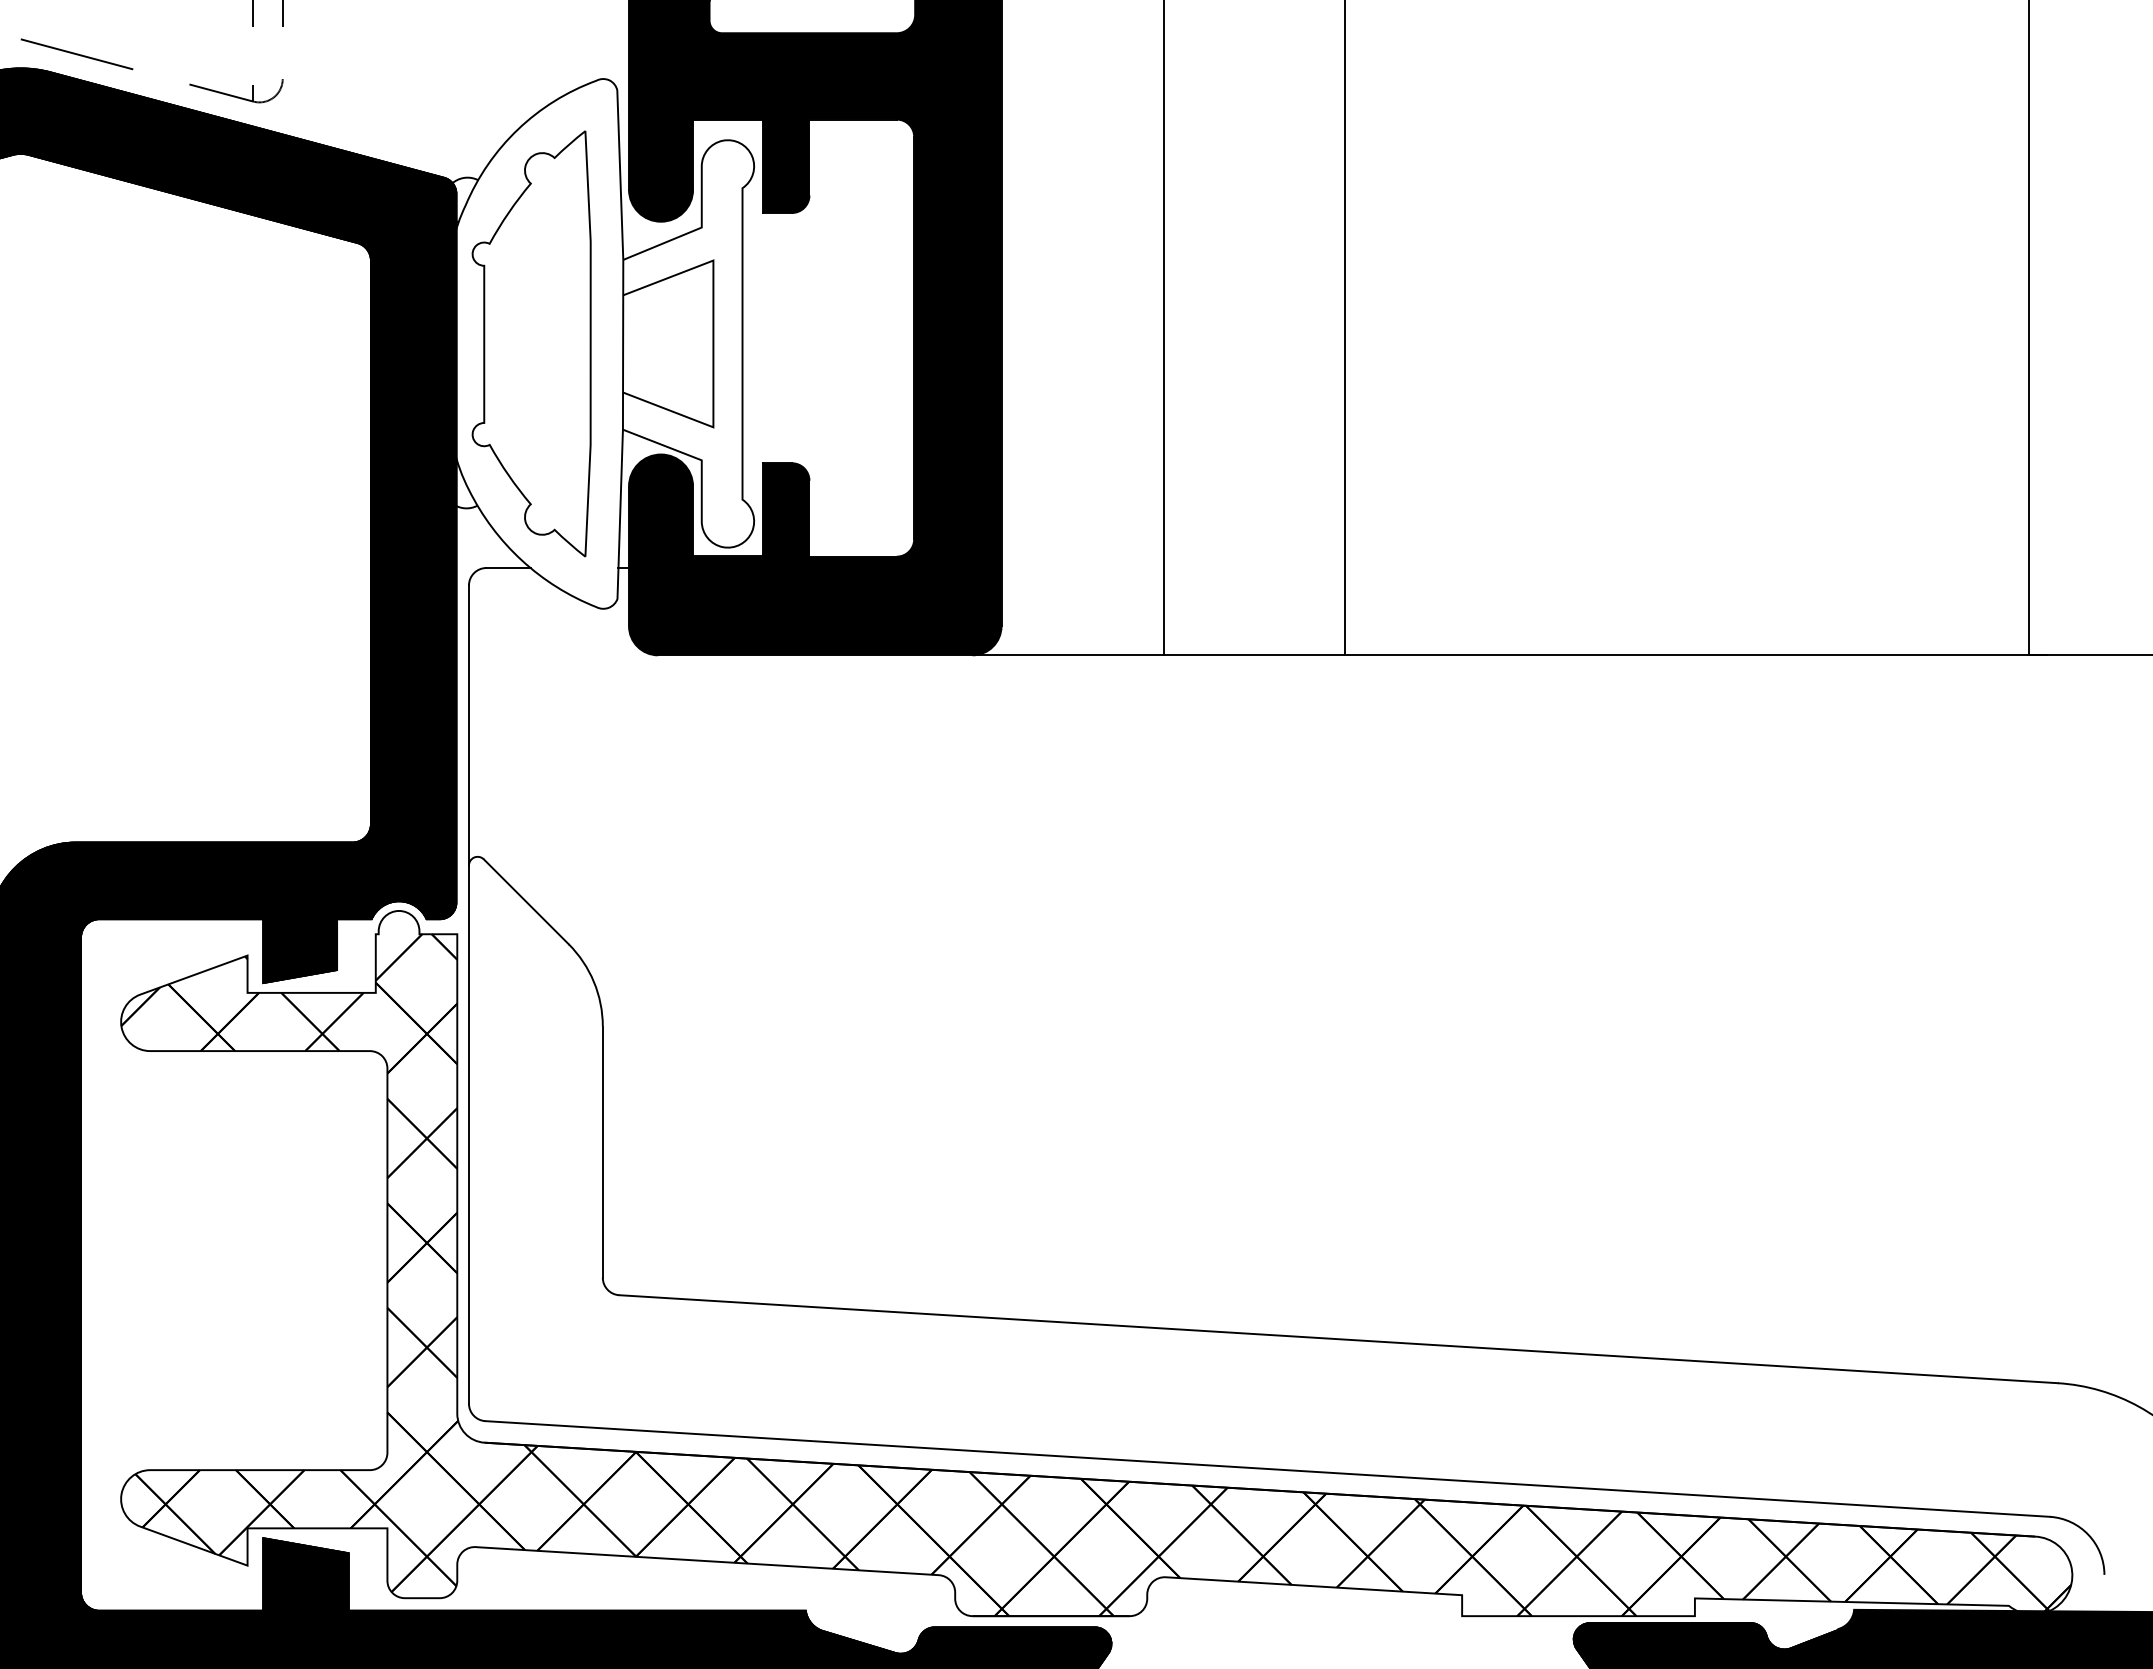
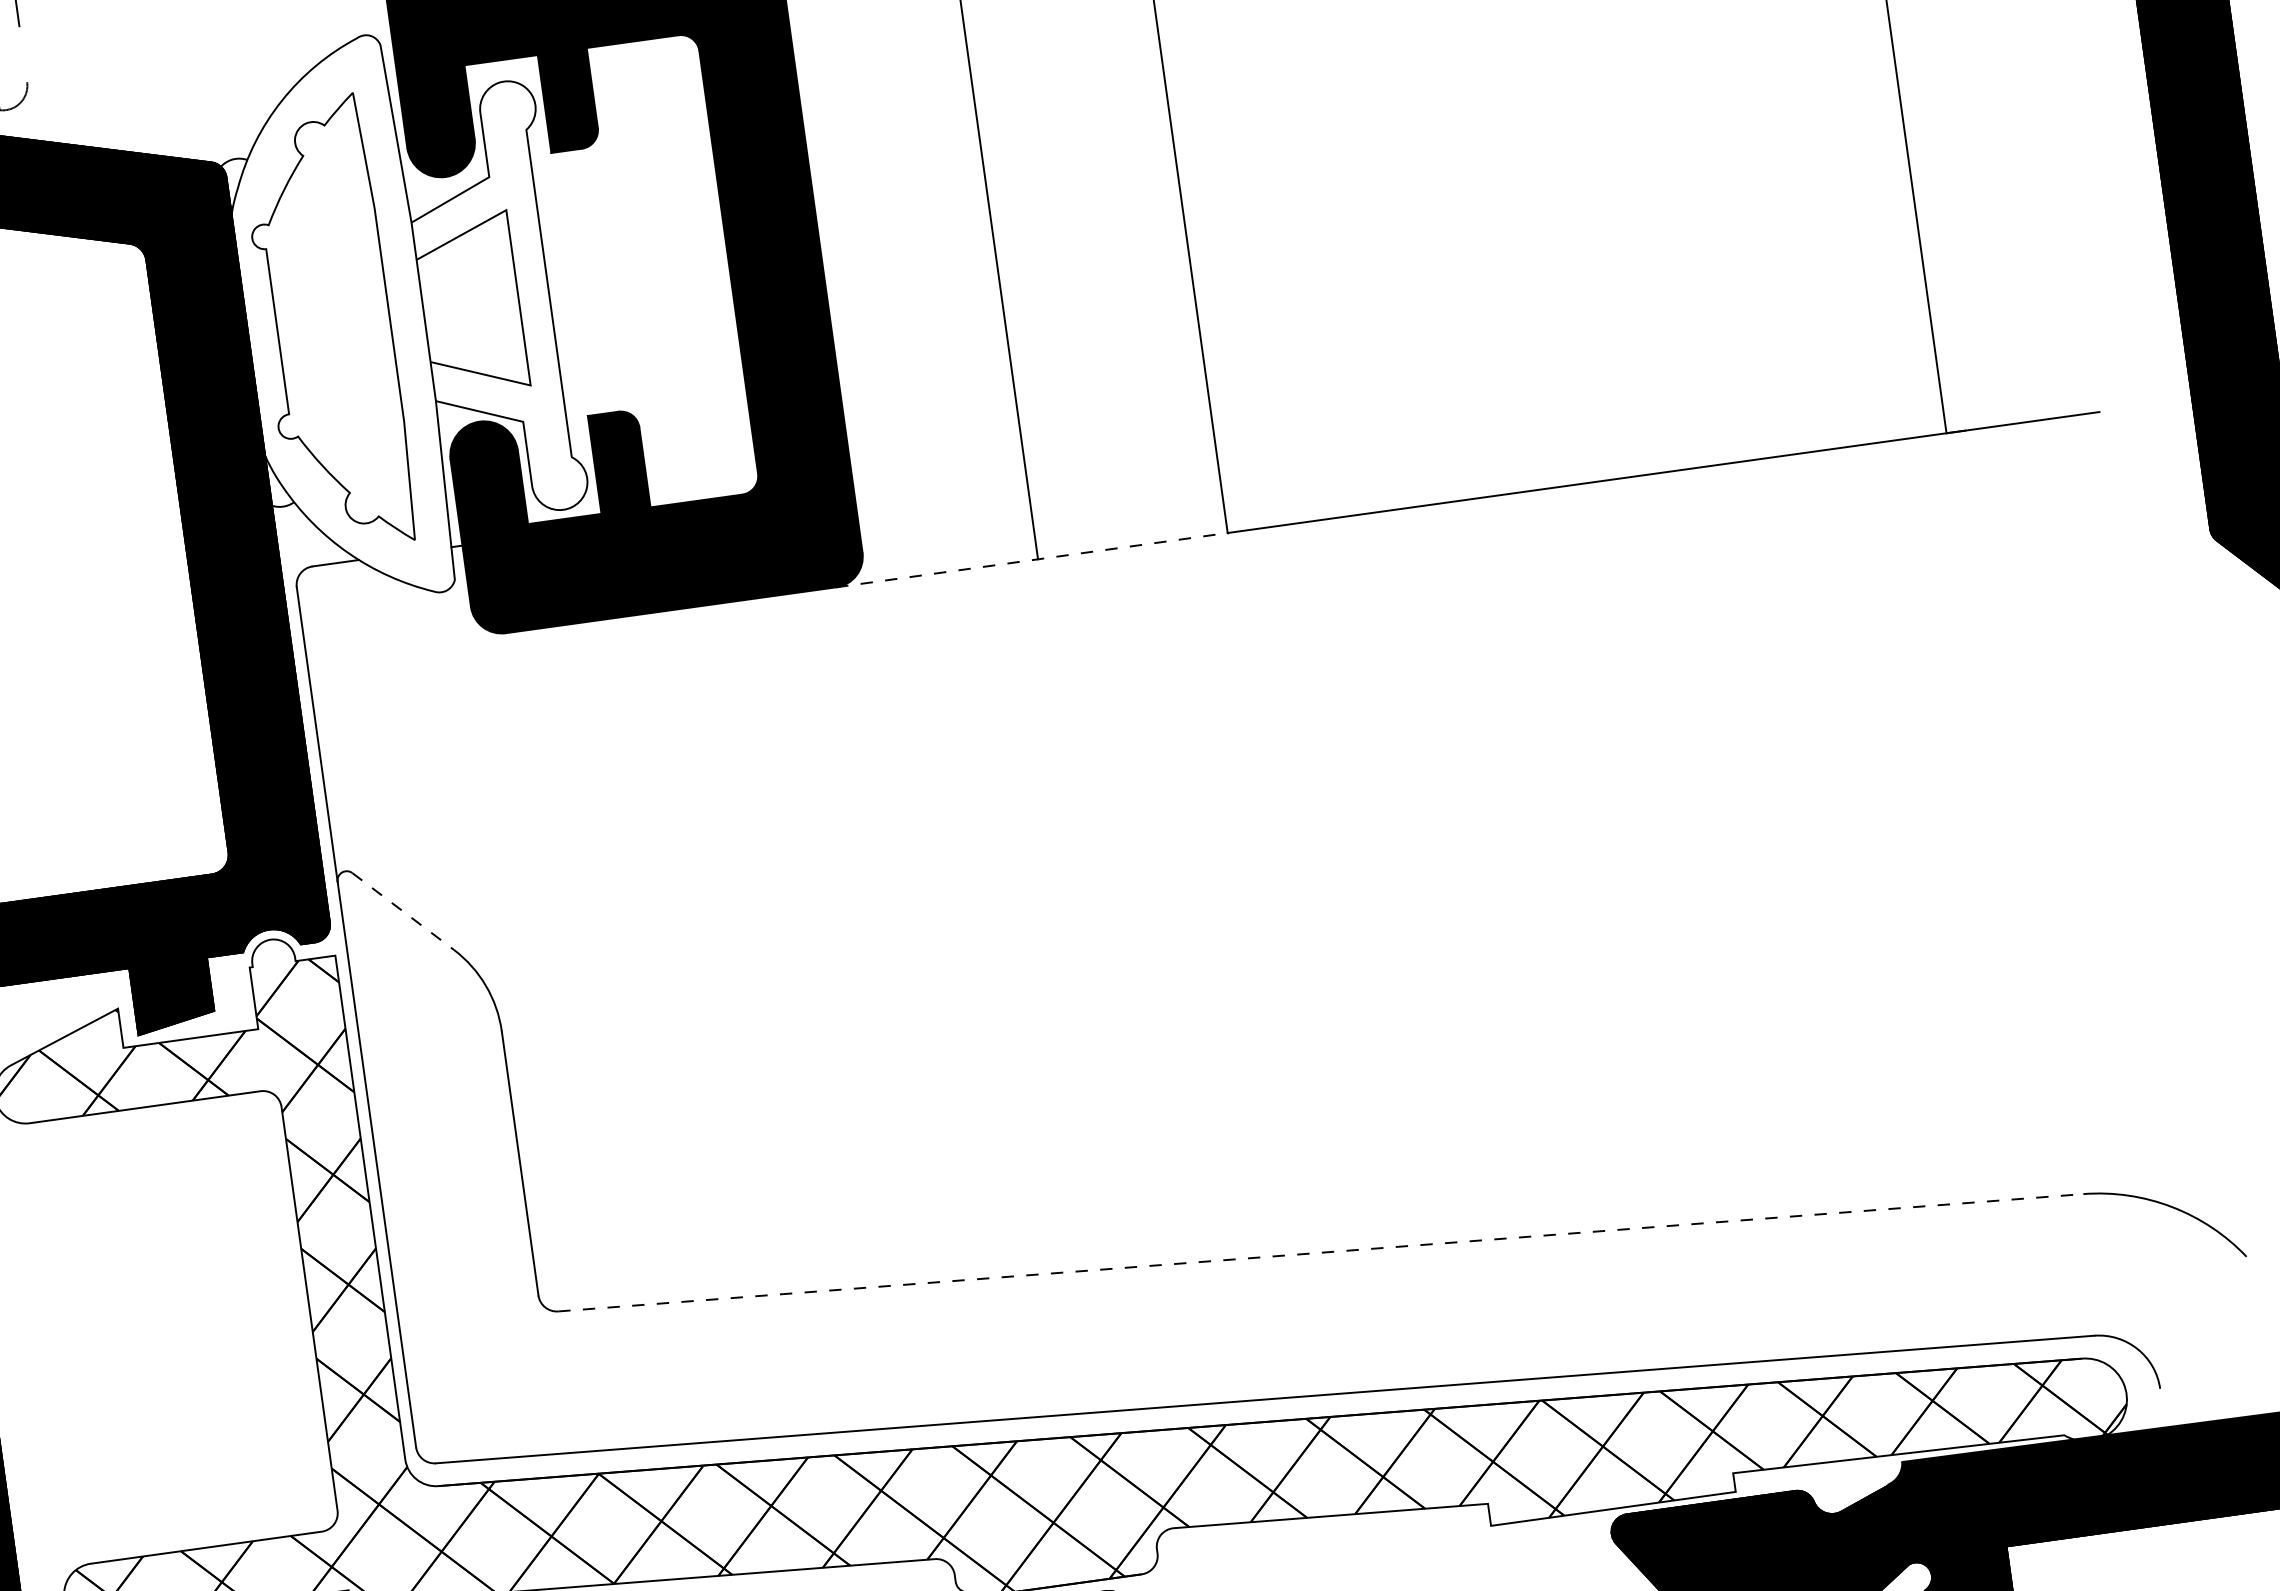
line: (1159, 655) -> (1032, 560), solid -> dashed
line: (526, 902) -> (403, 912), solid -> dashed
line: (1338, 1339) -> (1320, 1253), solid -> dashed

